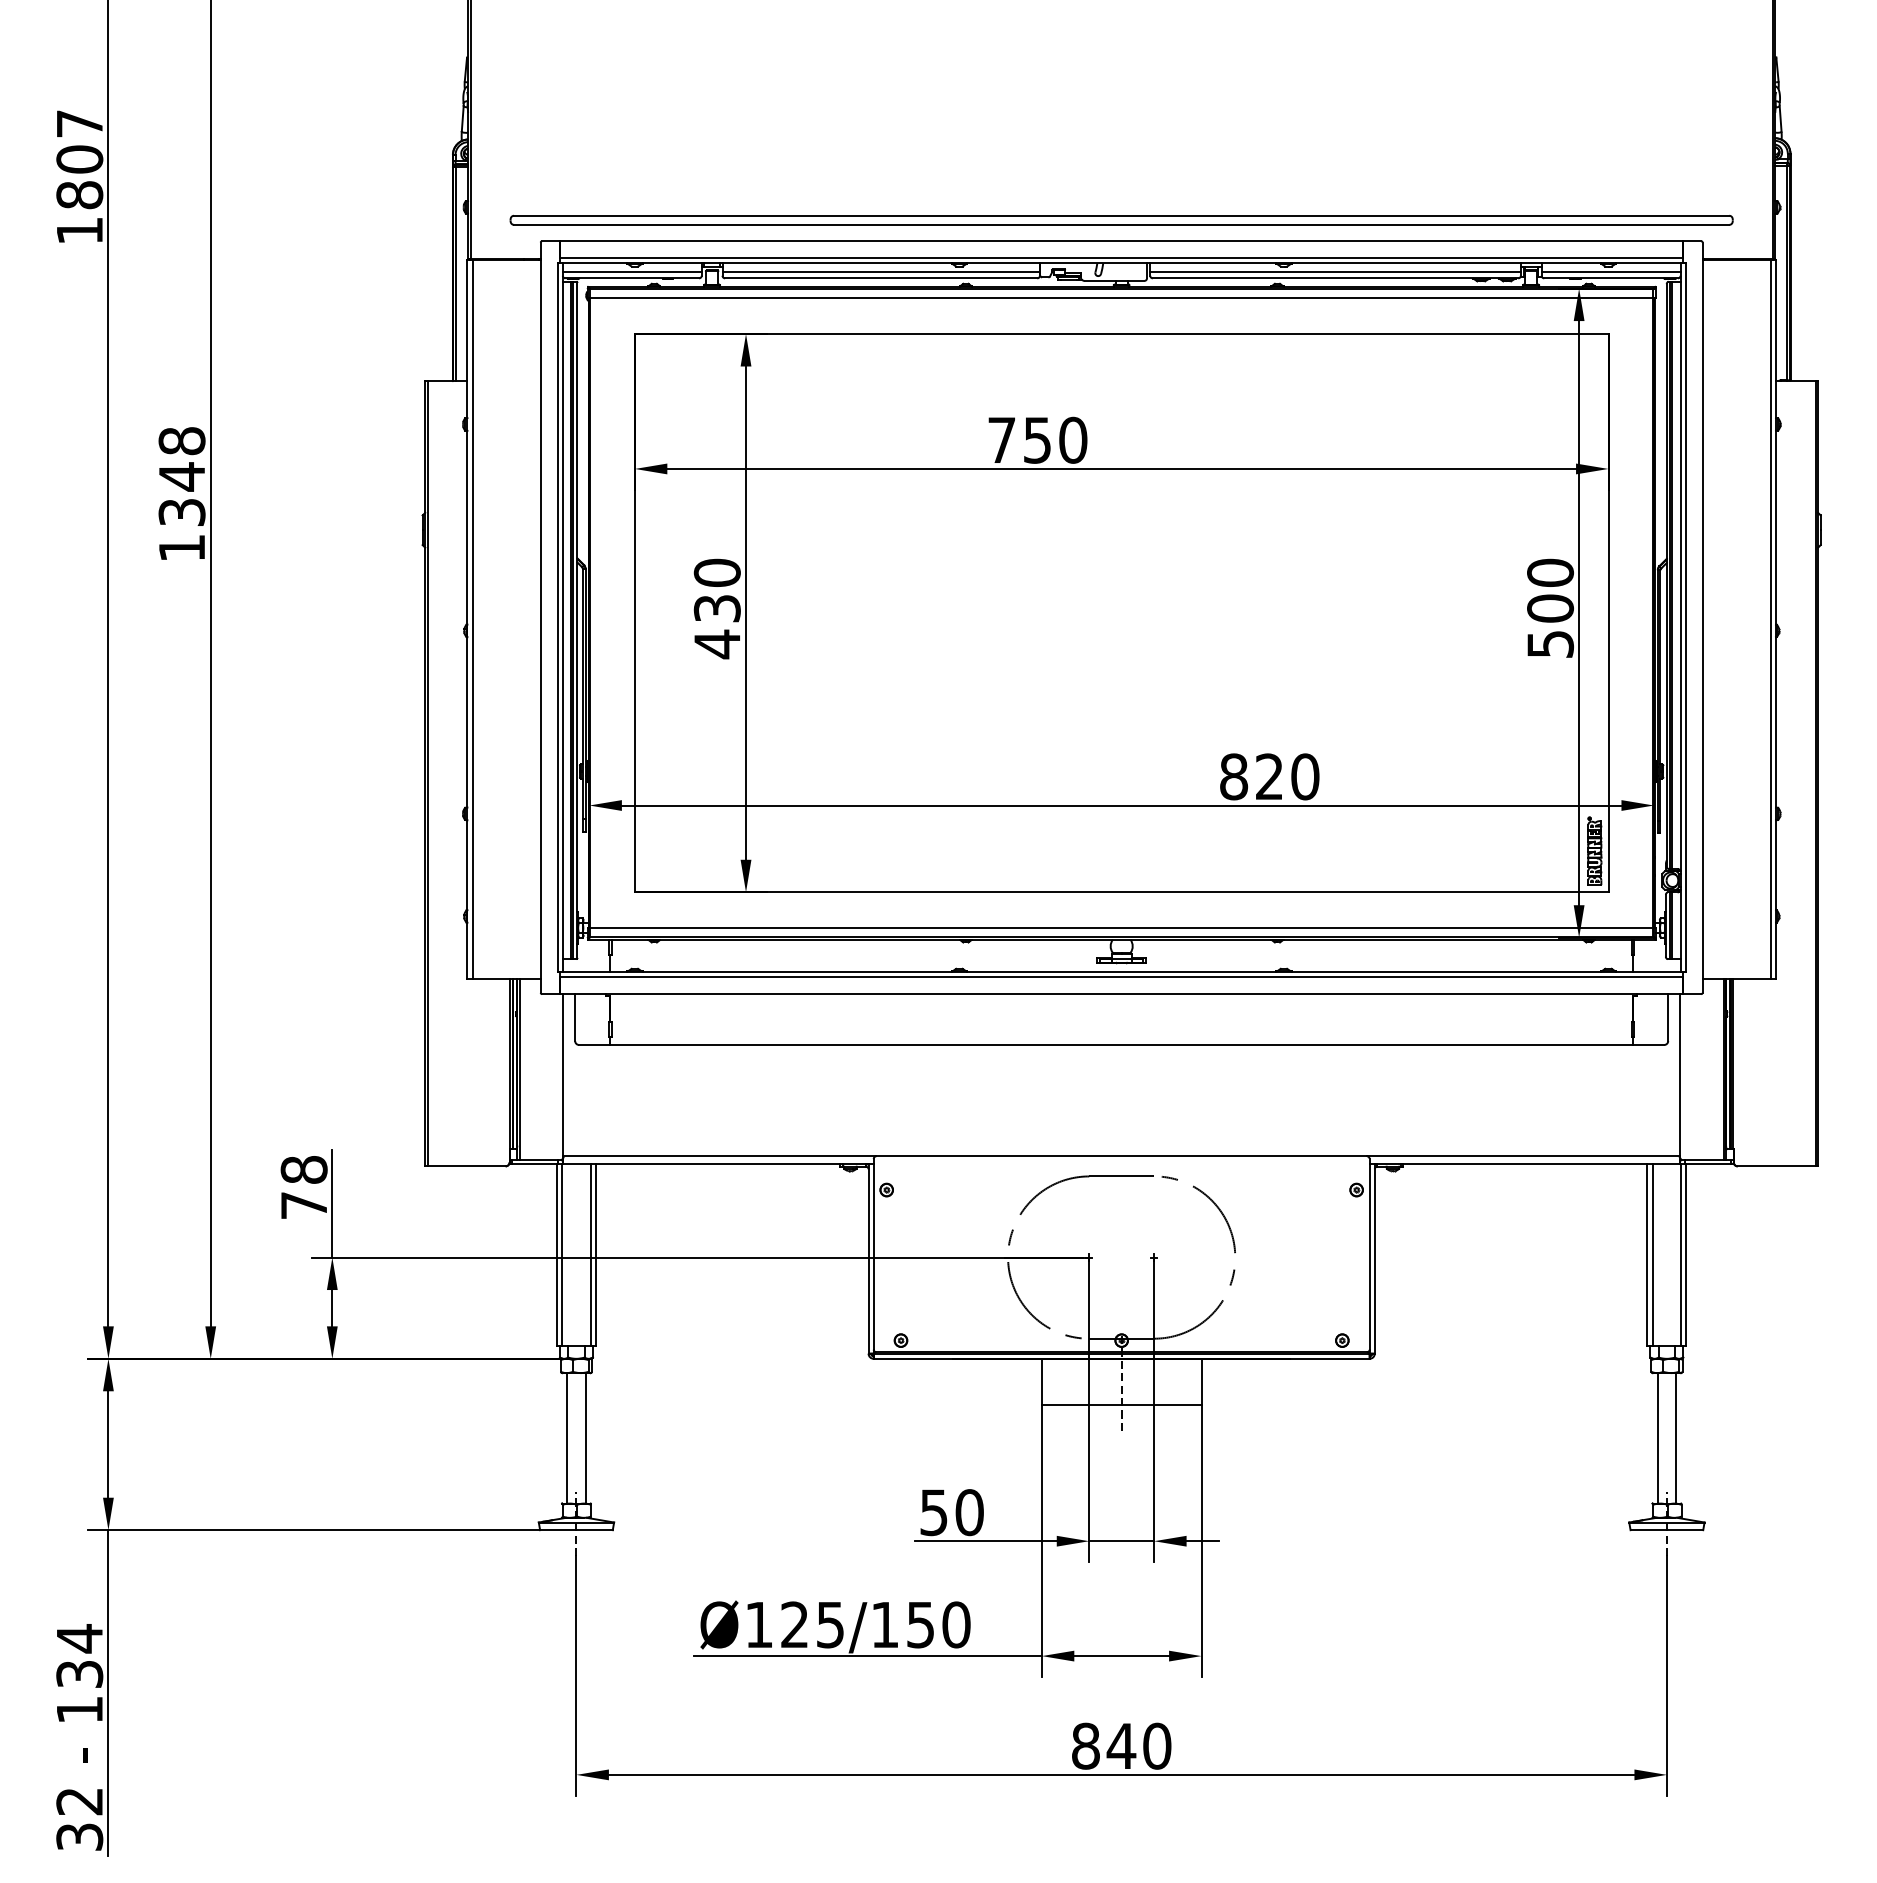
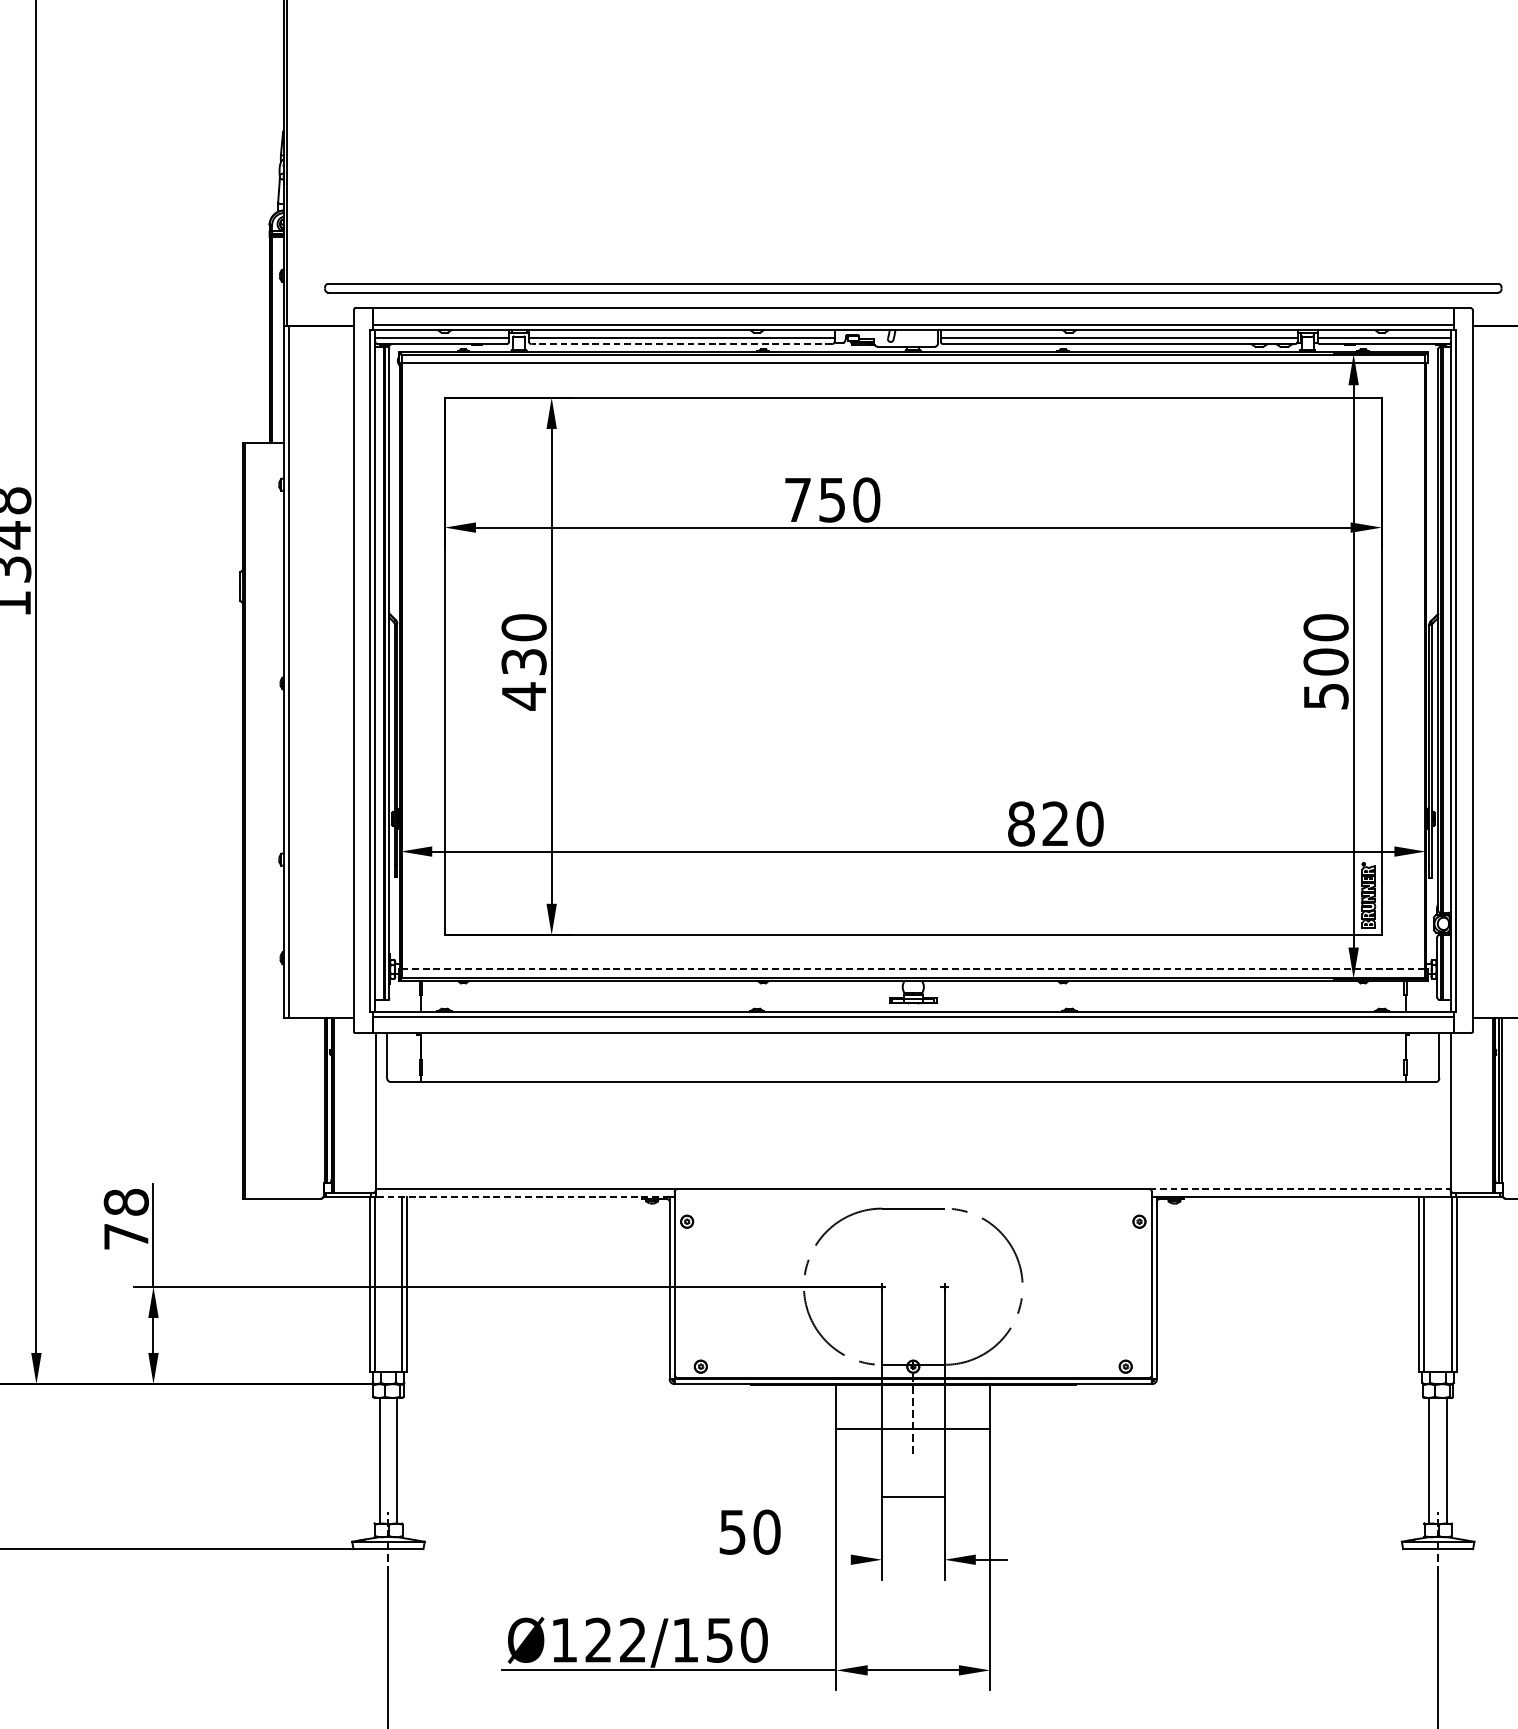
line: (880, 278) -> (681, 344), solid -> dashed
line: (1121, 927) -> (913, 968), solid -> dashed
line: (1523, 1156) -> (1300, 1189), solid -> dashed
line: (716, 1164) -> (523, 1197), solid -> dashed
line: (985, 1541) -> (782, 1560), removed
line: (1121, 1541) -> (913, 1497), moved
text: (830, 1624) -> (633, 1639), Ø125/150 -> Ø122/150

